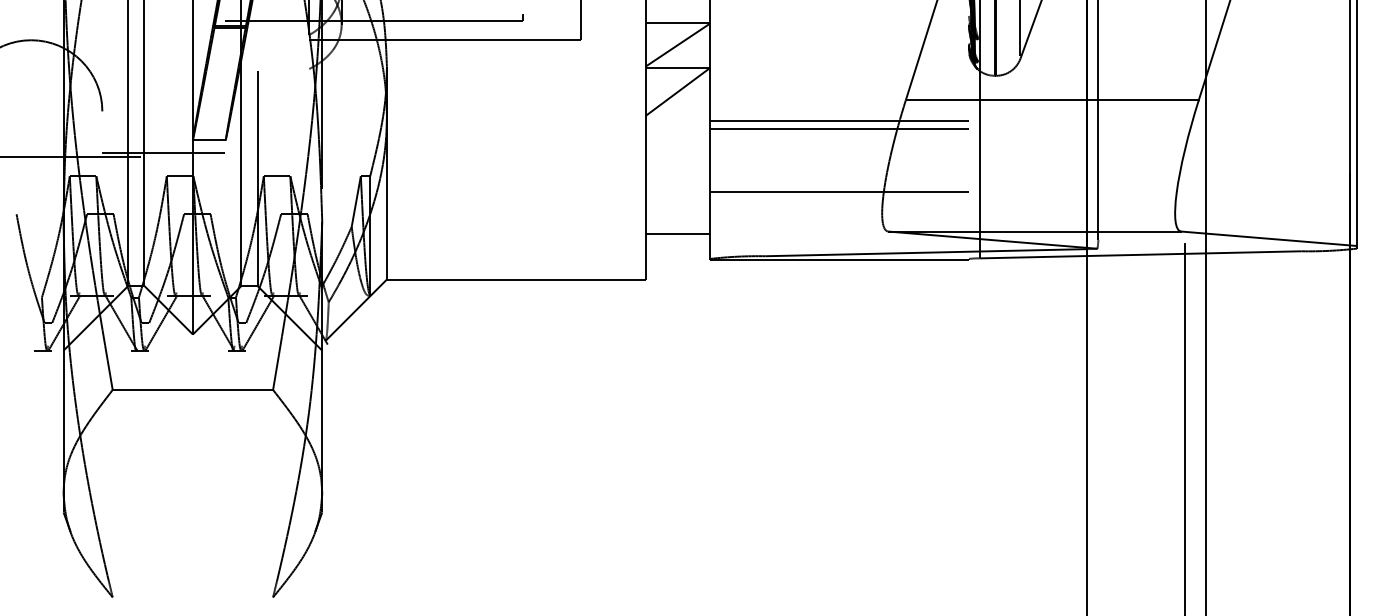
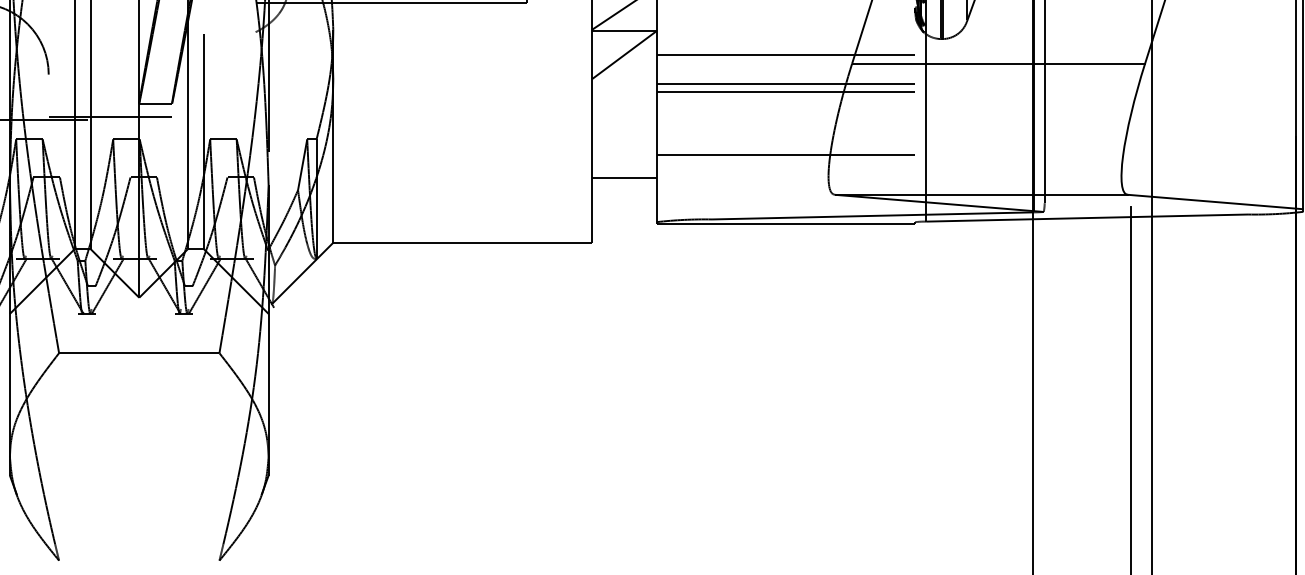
line: (839, 92) -> (785, 55), added
line: (677, 233) -> (623, 177), moved

